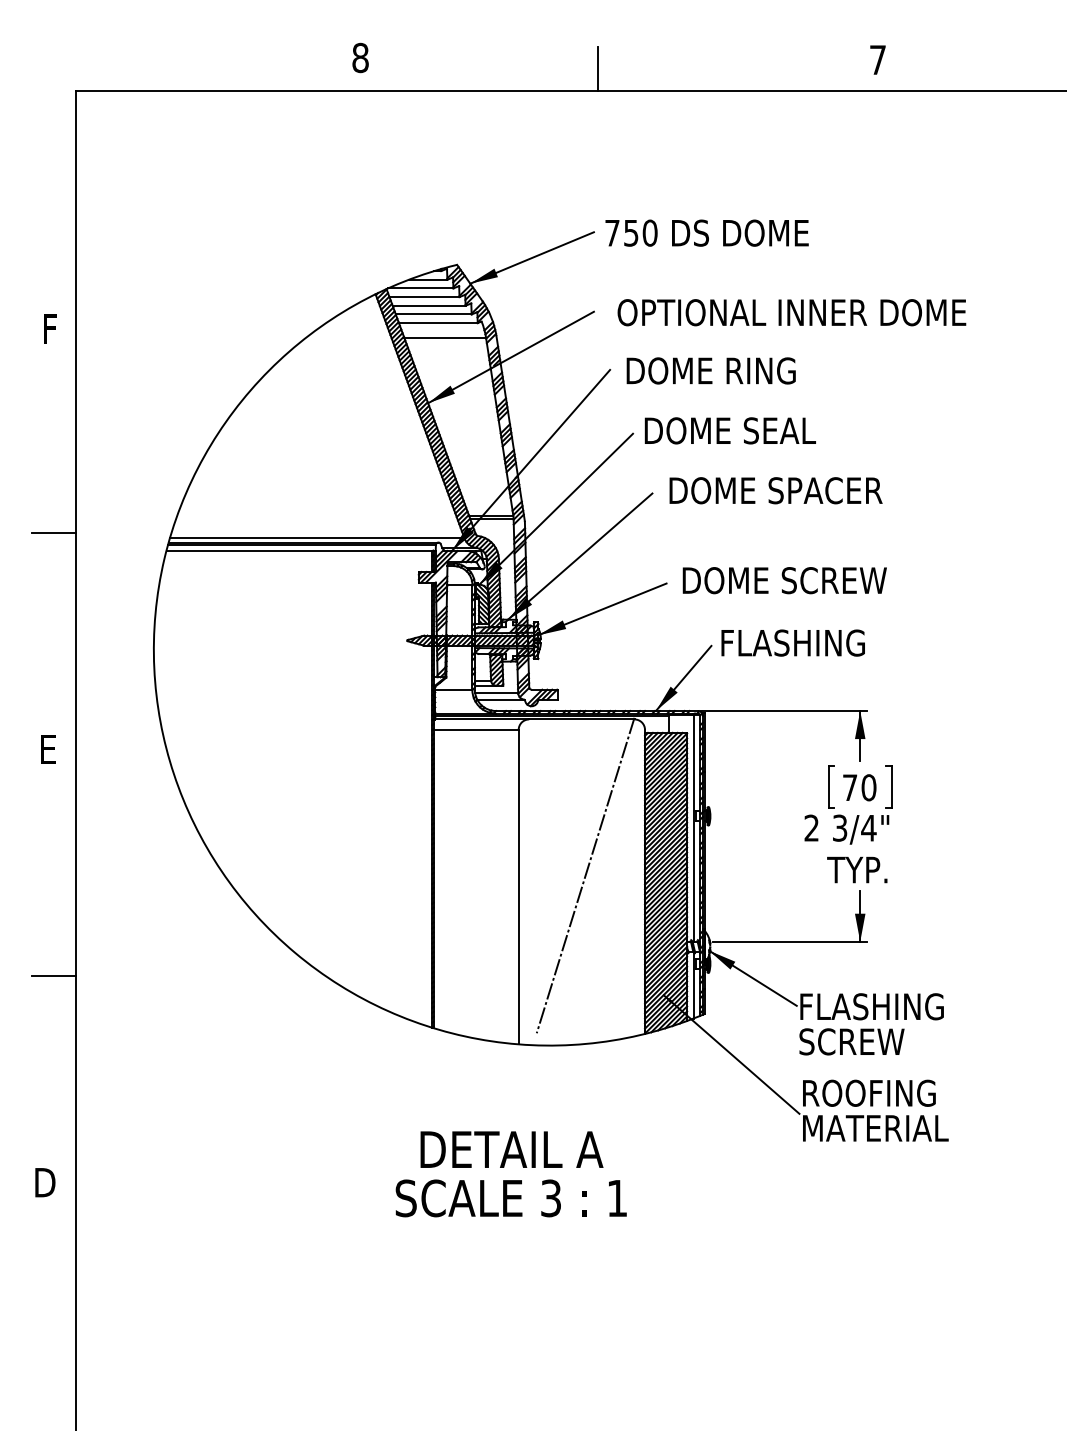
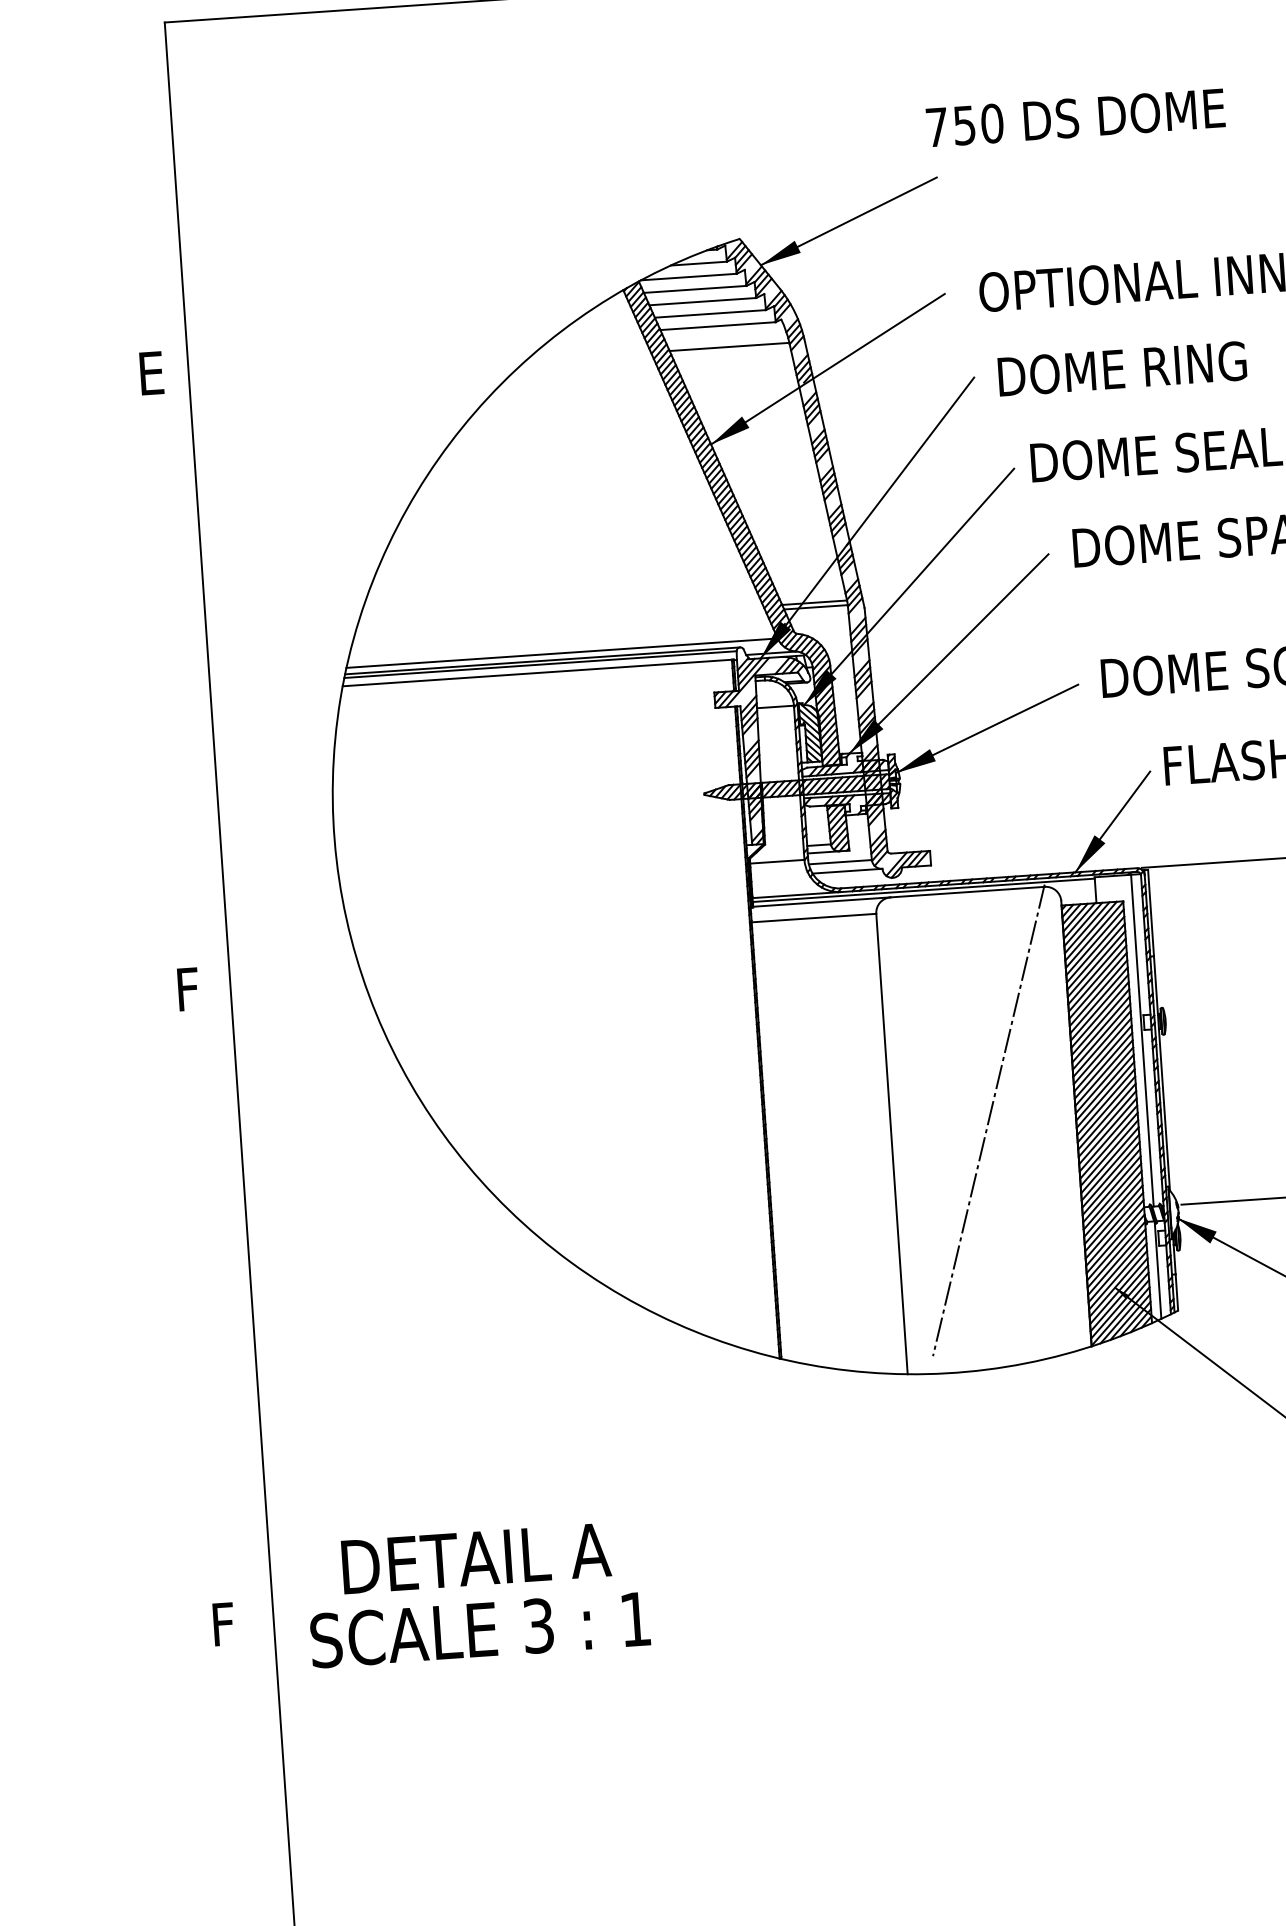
text: (706, 232) -> (1074, 117), moved
text: (52, 328) -> (153, 372), F -> E
line: (54, 533) -> (176, 672), removed
text: (49, 749) -> (191, 989), E -> F
line: (54, 975) -> (221, 1319), removed
text: (510, 1174) -> (476, 1595), moved
text: (45, 1182) -> (228, 1623), D -> F

